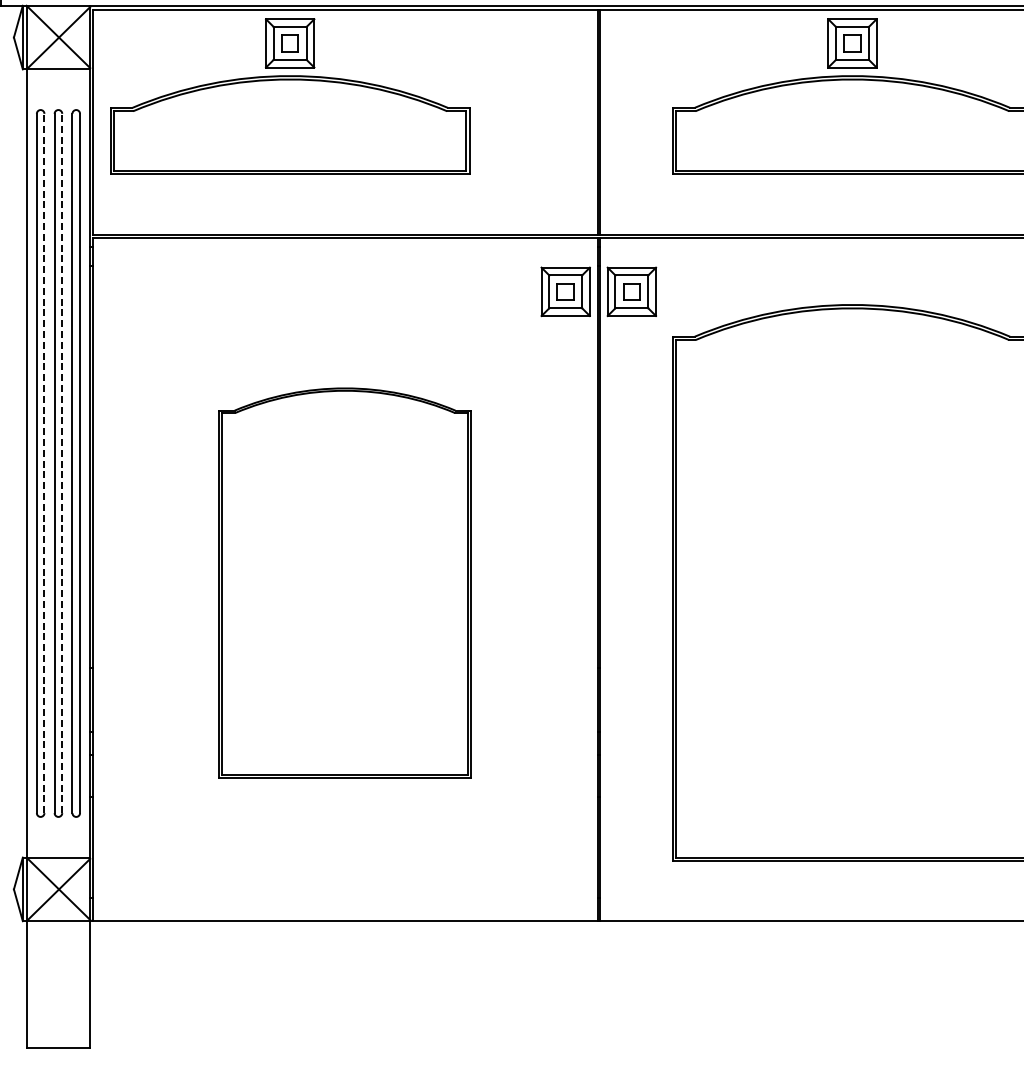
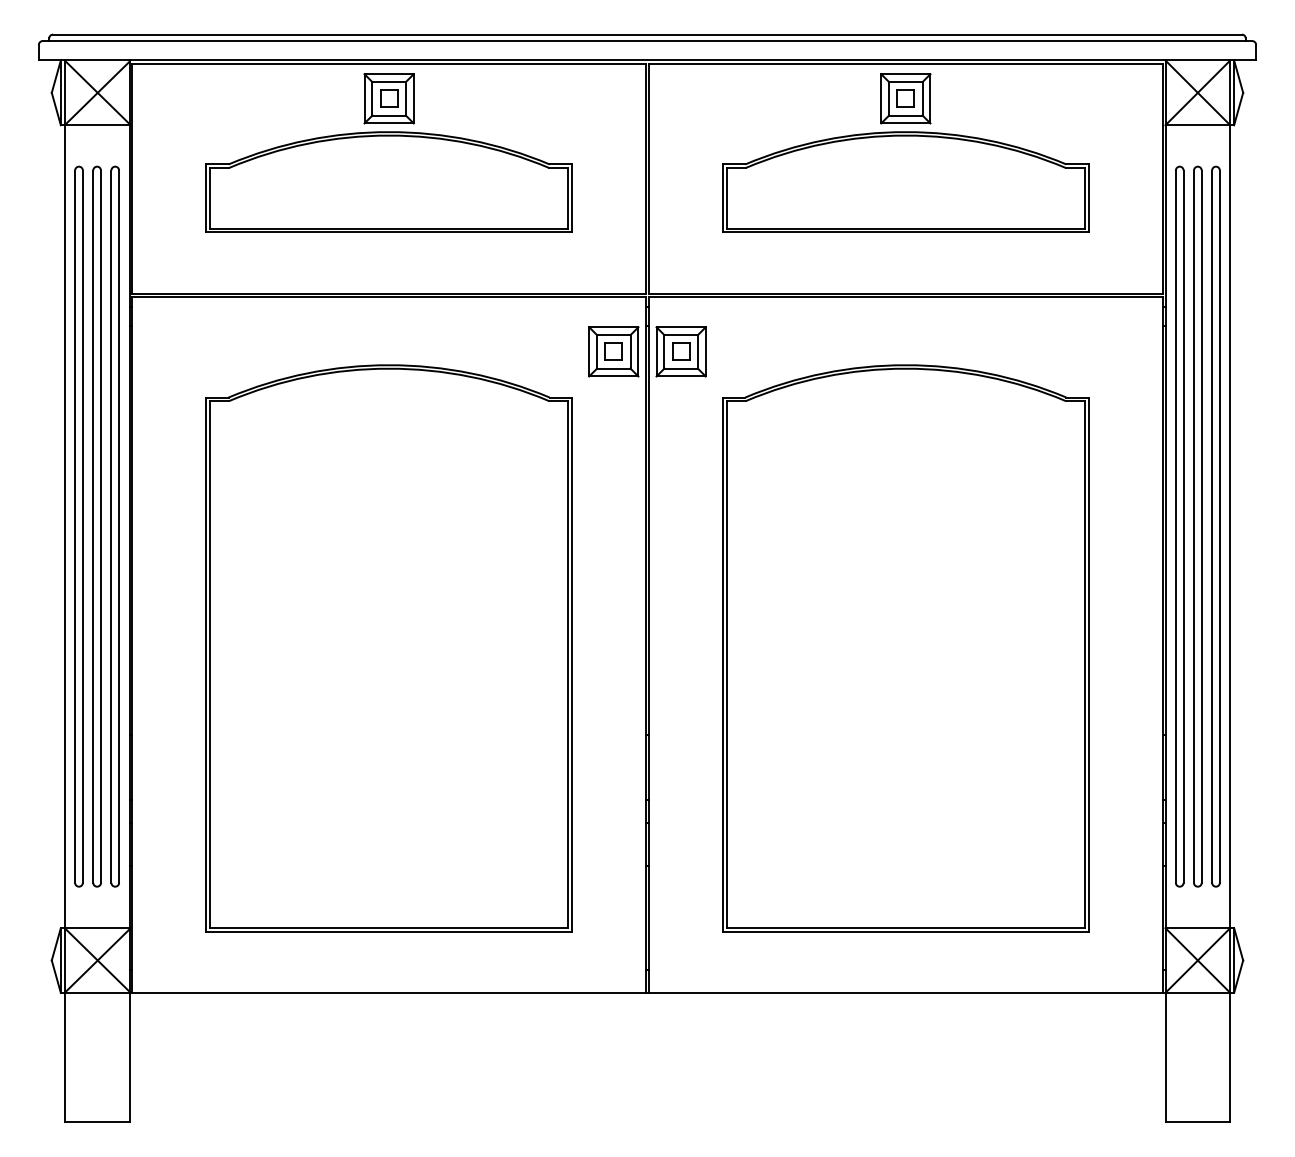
part: (289, 96) -> (388, 152), moved
line: (44, 463) -> (82, 526), dashed -> solid
line: (62, 463) -> (101, 526), dashed -> solid
part: (344, 583) -> (388, 648), size x1.43

